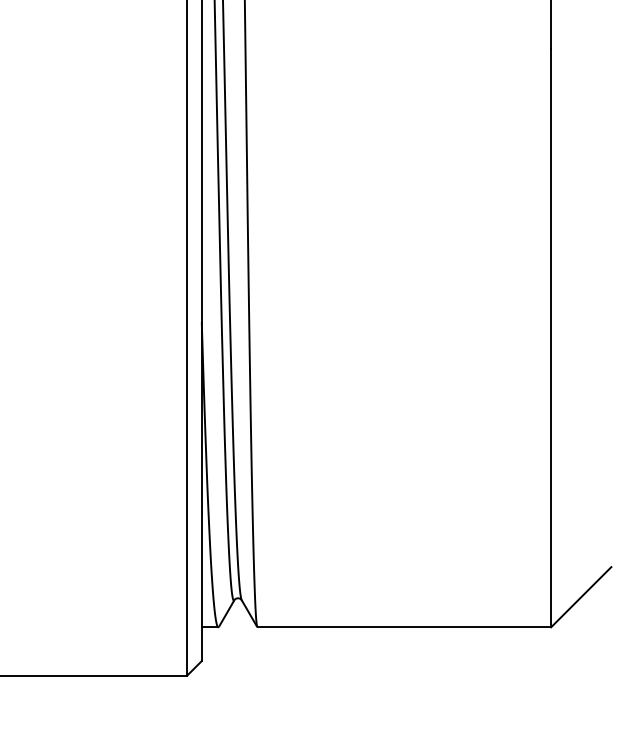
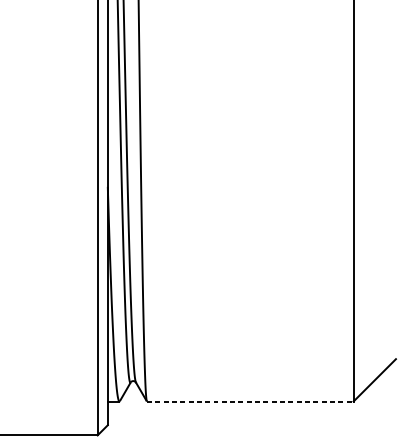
line: (404, 627) -> (250, 401), solid -> dashed

